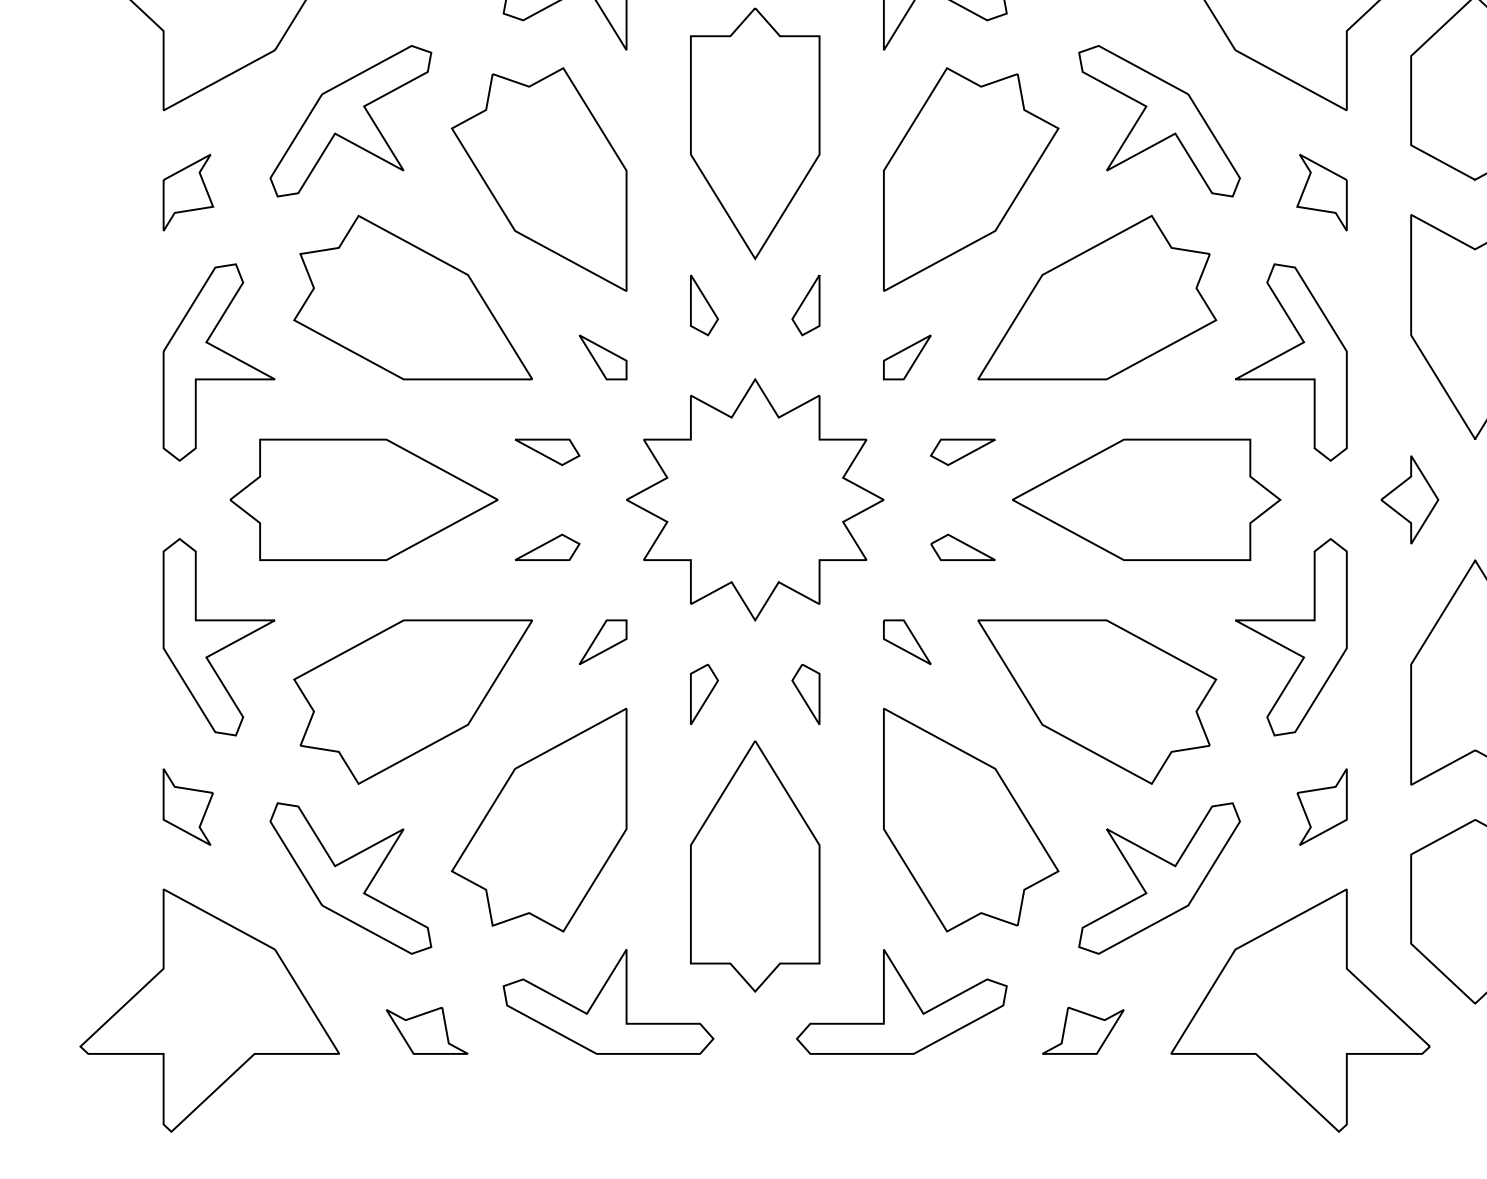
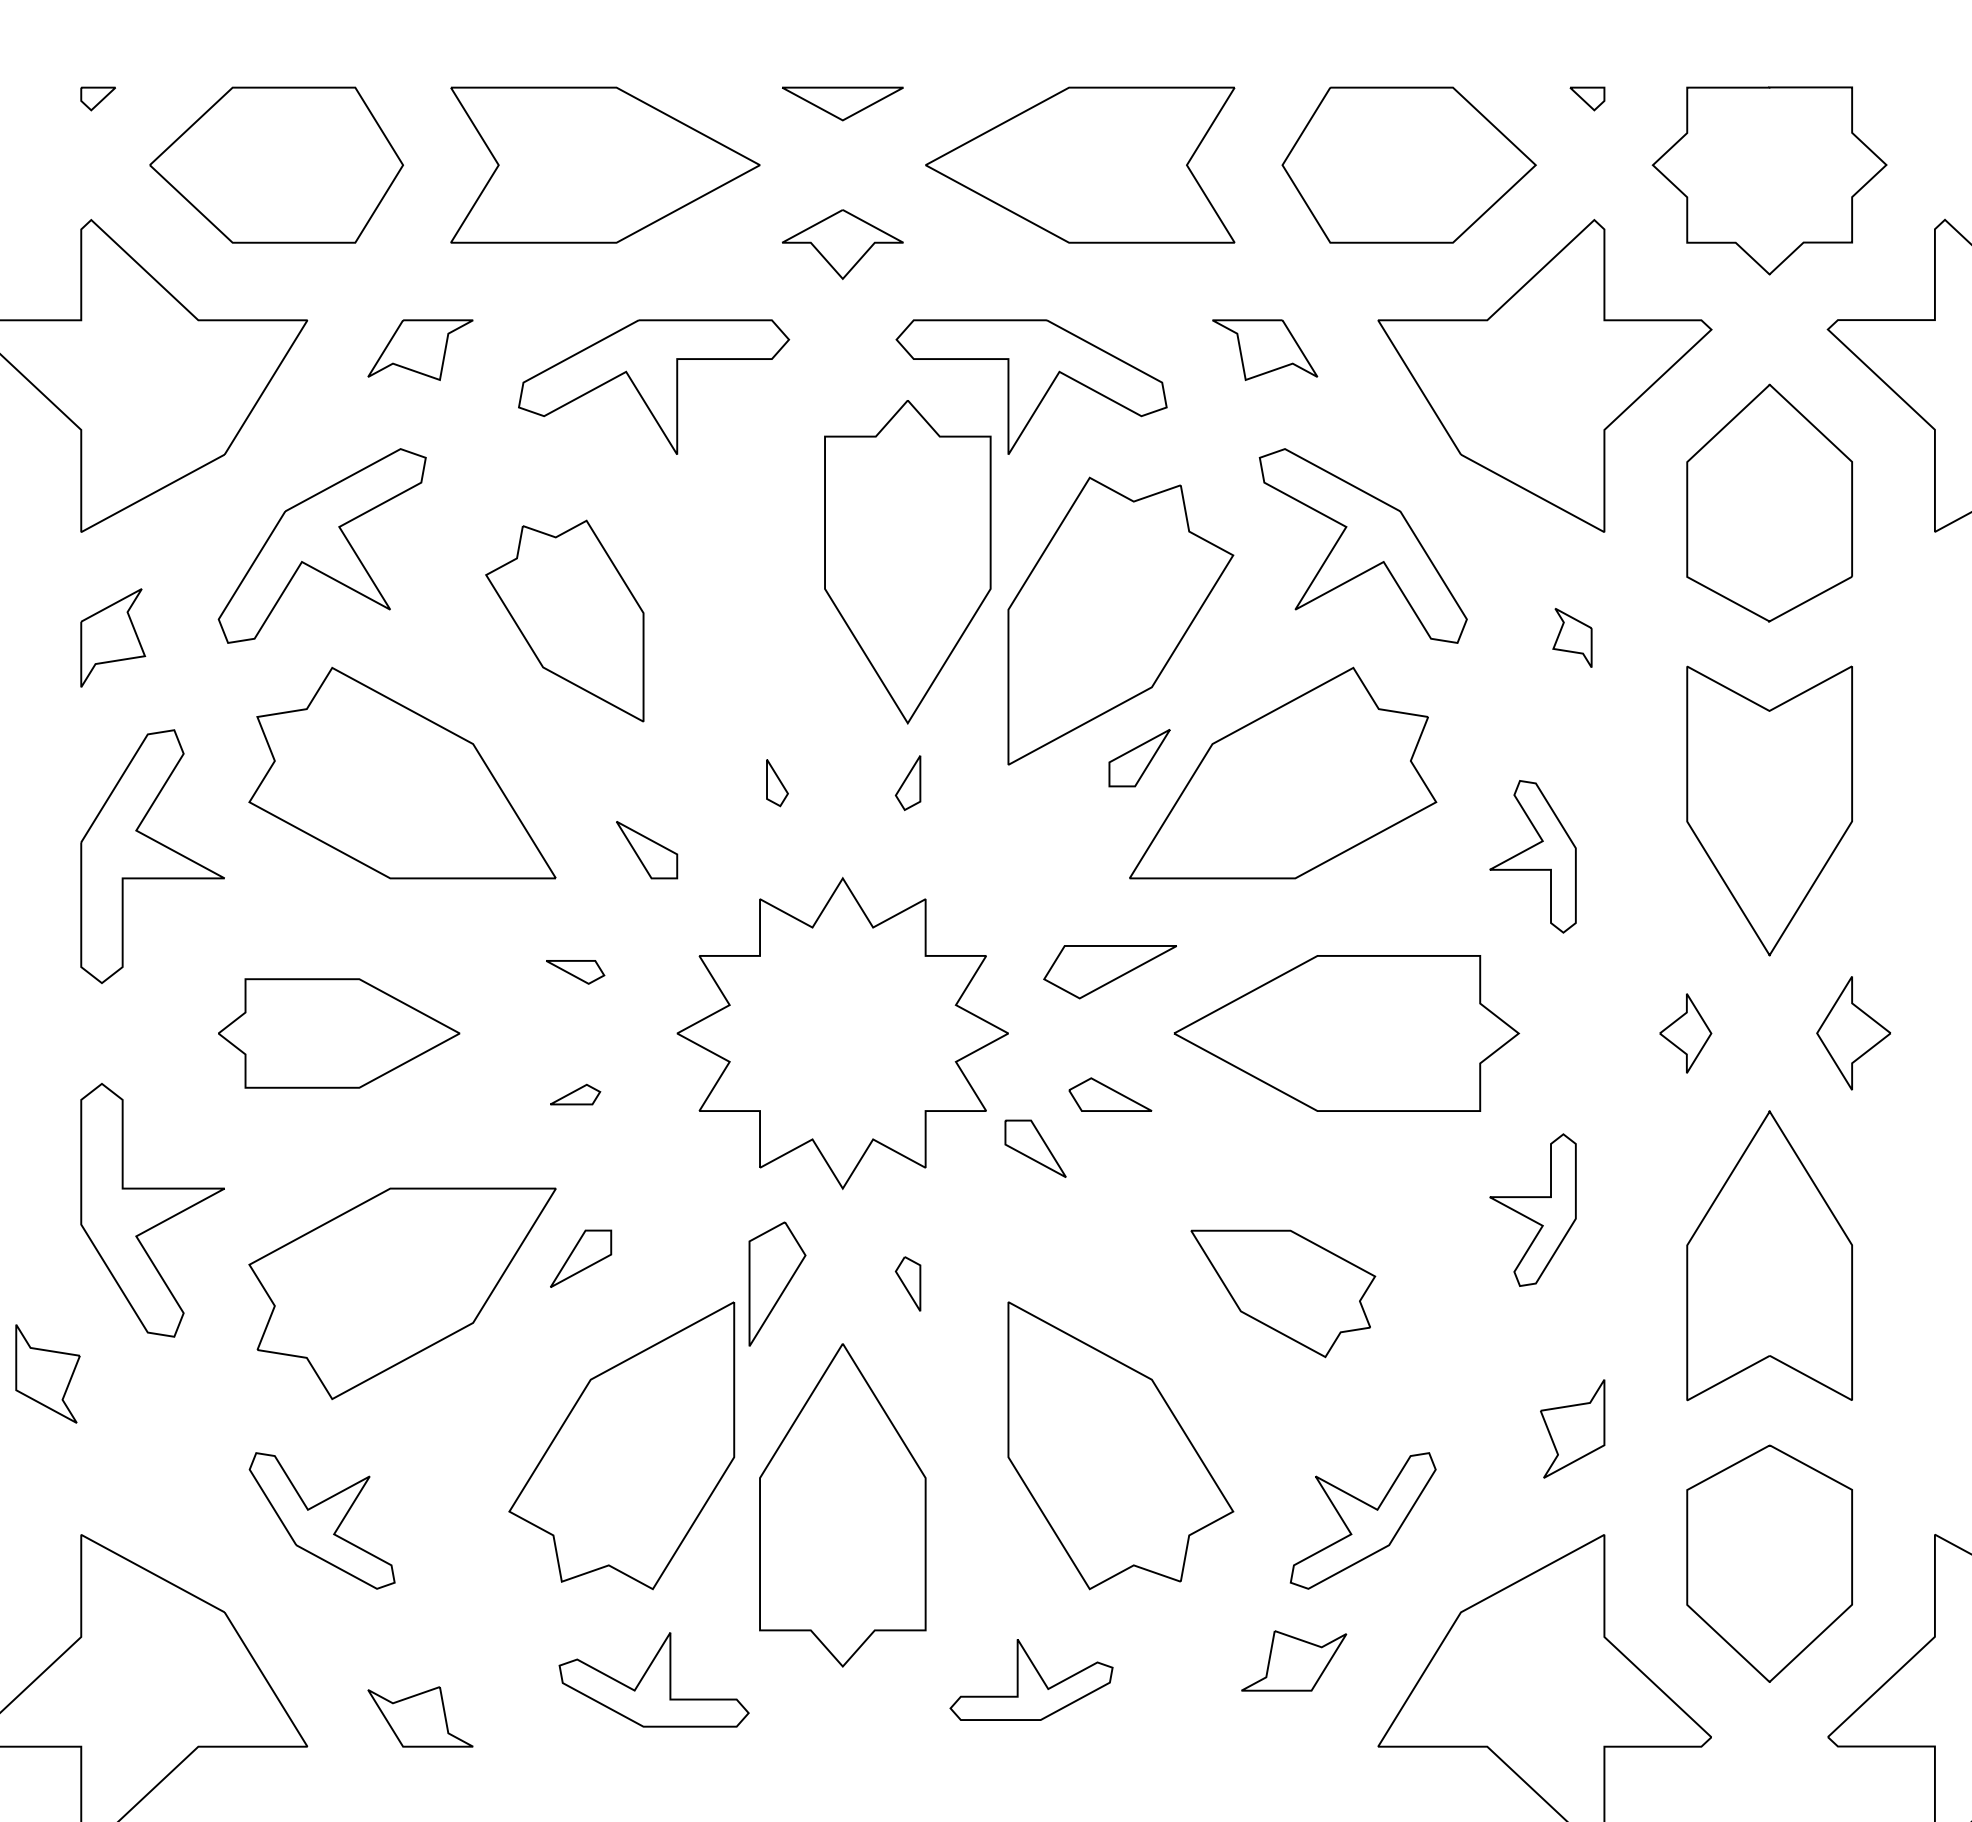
part: (754, 134) -> (907, 562), moved
part: (539, 179) -> (564, 620), size x0.7
part: (1322, 192) -> (1572, 637), size x0.6
part: (704, 304) -> (777, 782), size x0.6
part: (805, 304) -> (907, 782), size x0.7
part: (907, 357) -> (1139, 758), moved
part: (1290, 362) -> (1532, 856), size x0.6
part: (547, 452) -> (575, 972), size x0.7
part: (963, 452) -> (1110, 972), size x1.6
part: (363, 499) -> (338, 1033), size x0.7
part: (1409, 499) -> (1685, 1033), size x0.7
part: (547, 547) -> (575, 1094), size x0.6
part: (1290, 636) -> (1532, 1209), size x0.6
part: (603, 642) -> (581, 1258), moved
part: (907, 642) -> (1035, 1148), moved
part: (704, 694) -> (777, 1283), size x1.6
part: (805, 694) -> (907, 1283), size x0.7
part: (1097, 701) -> (1283, 1293), size x0.6
part: (187, 806) -> (47, 1373), moved
part: (539, 819) -> (621, 1445), moved
part: (350, 878) -> (321, 1520), size x0.7
part: (1158, 878) -> (1362, 1520), size x0.7
part: (608, 1001) -> (654, 1679), size x0.7
part: (901, 1001) -> (1031, 1679), size x0.6
part: (1083, 1030) -> (1294, 1660), moved

